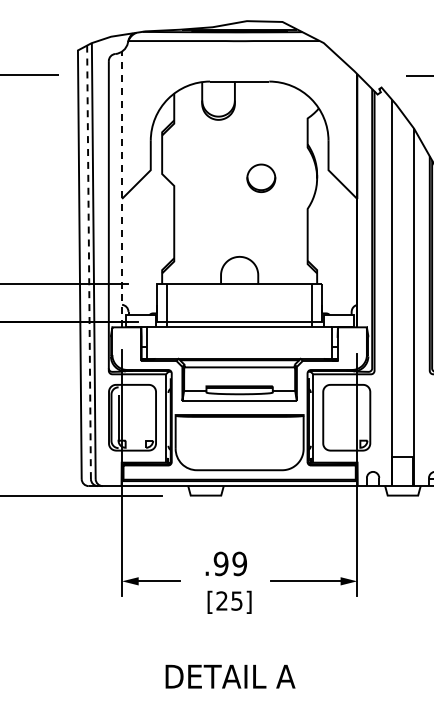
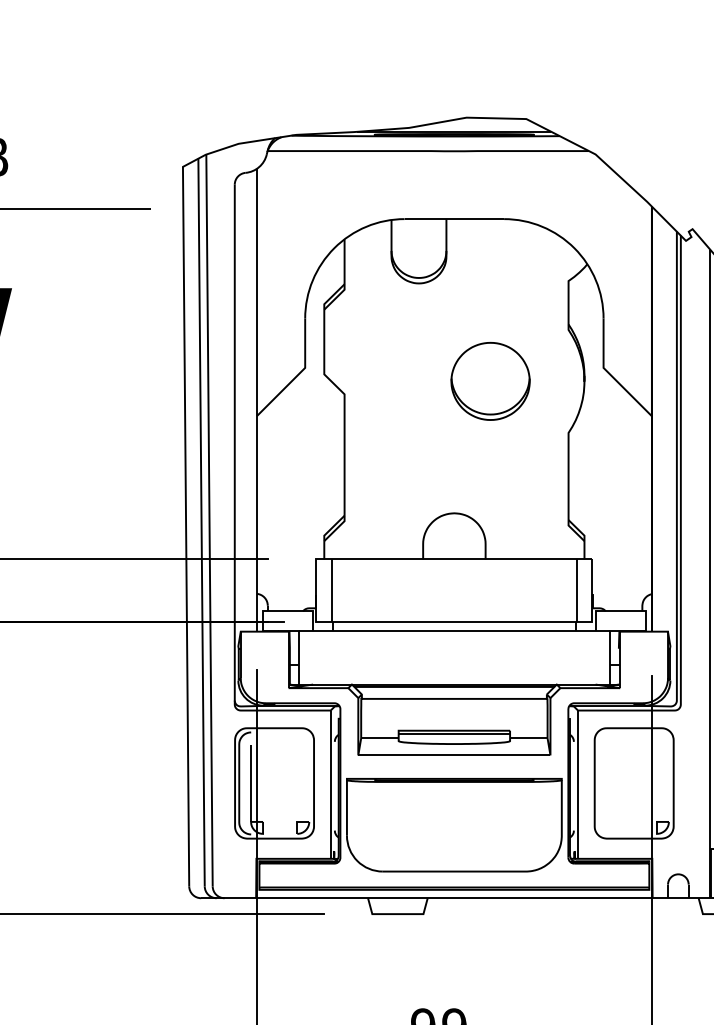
part: (261, 178) -> (491, 381), size x1.67
line: (122, 189) -> (257, 400), dashed -> solid
line: (89, 262) -> (202, 522), dashed -> solid

